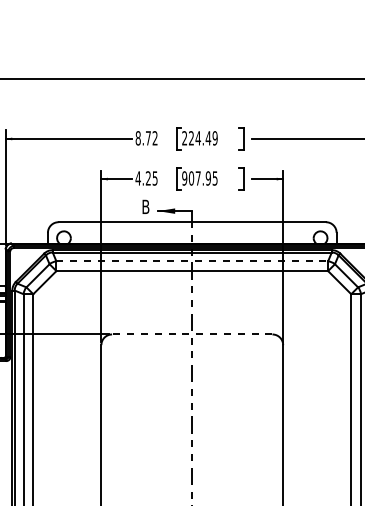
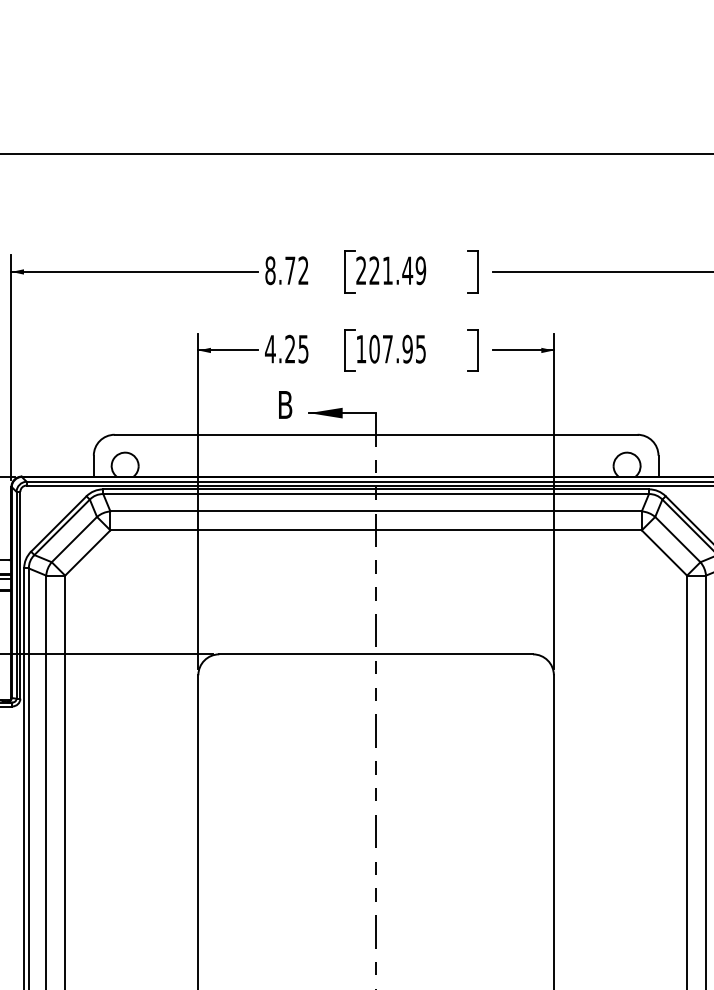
text: (197, 138) -> (386, 271), 224.49 -> 221.49
text: (184, 178) -> (360, 349), 907.95 -> 107.95
line: (192, 261) -> (376, 511), dashed -> solid
line: (191, 334) -> (374, 654), dashed -> solid

